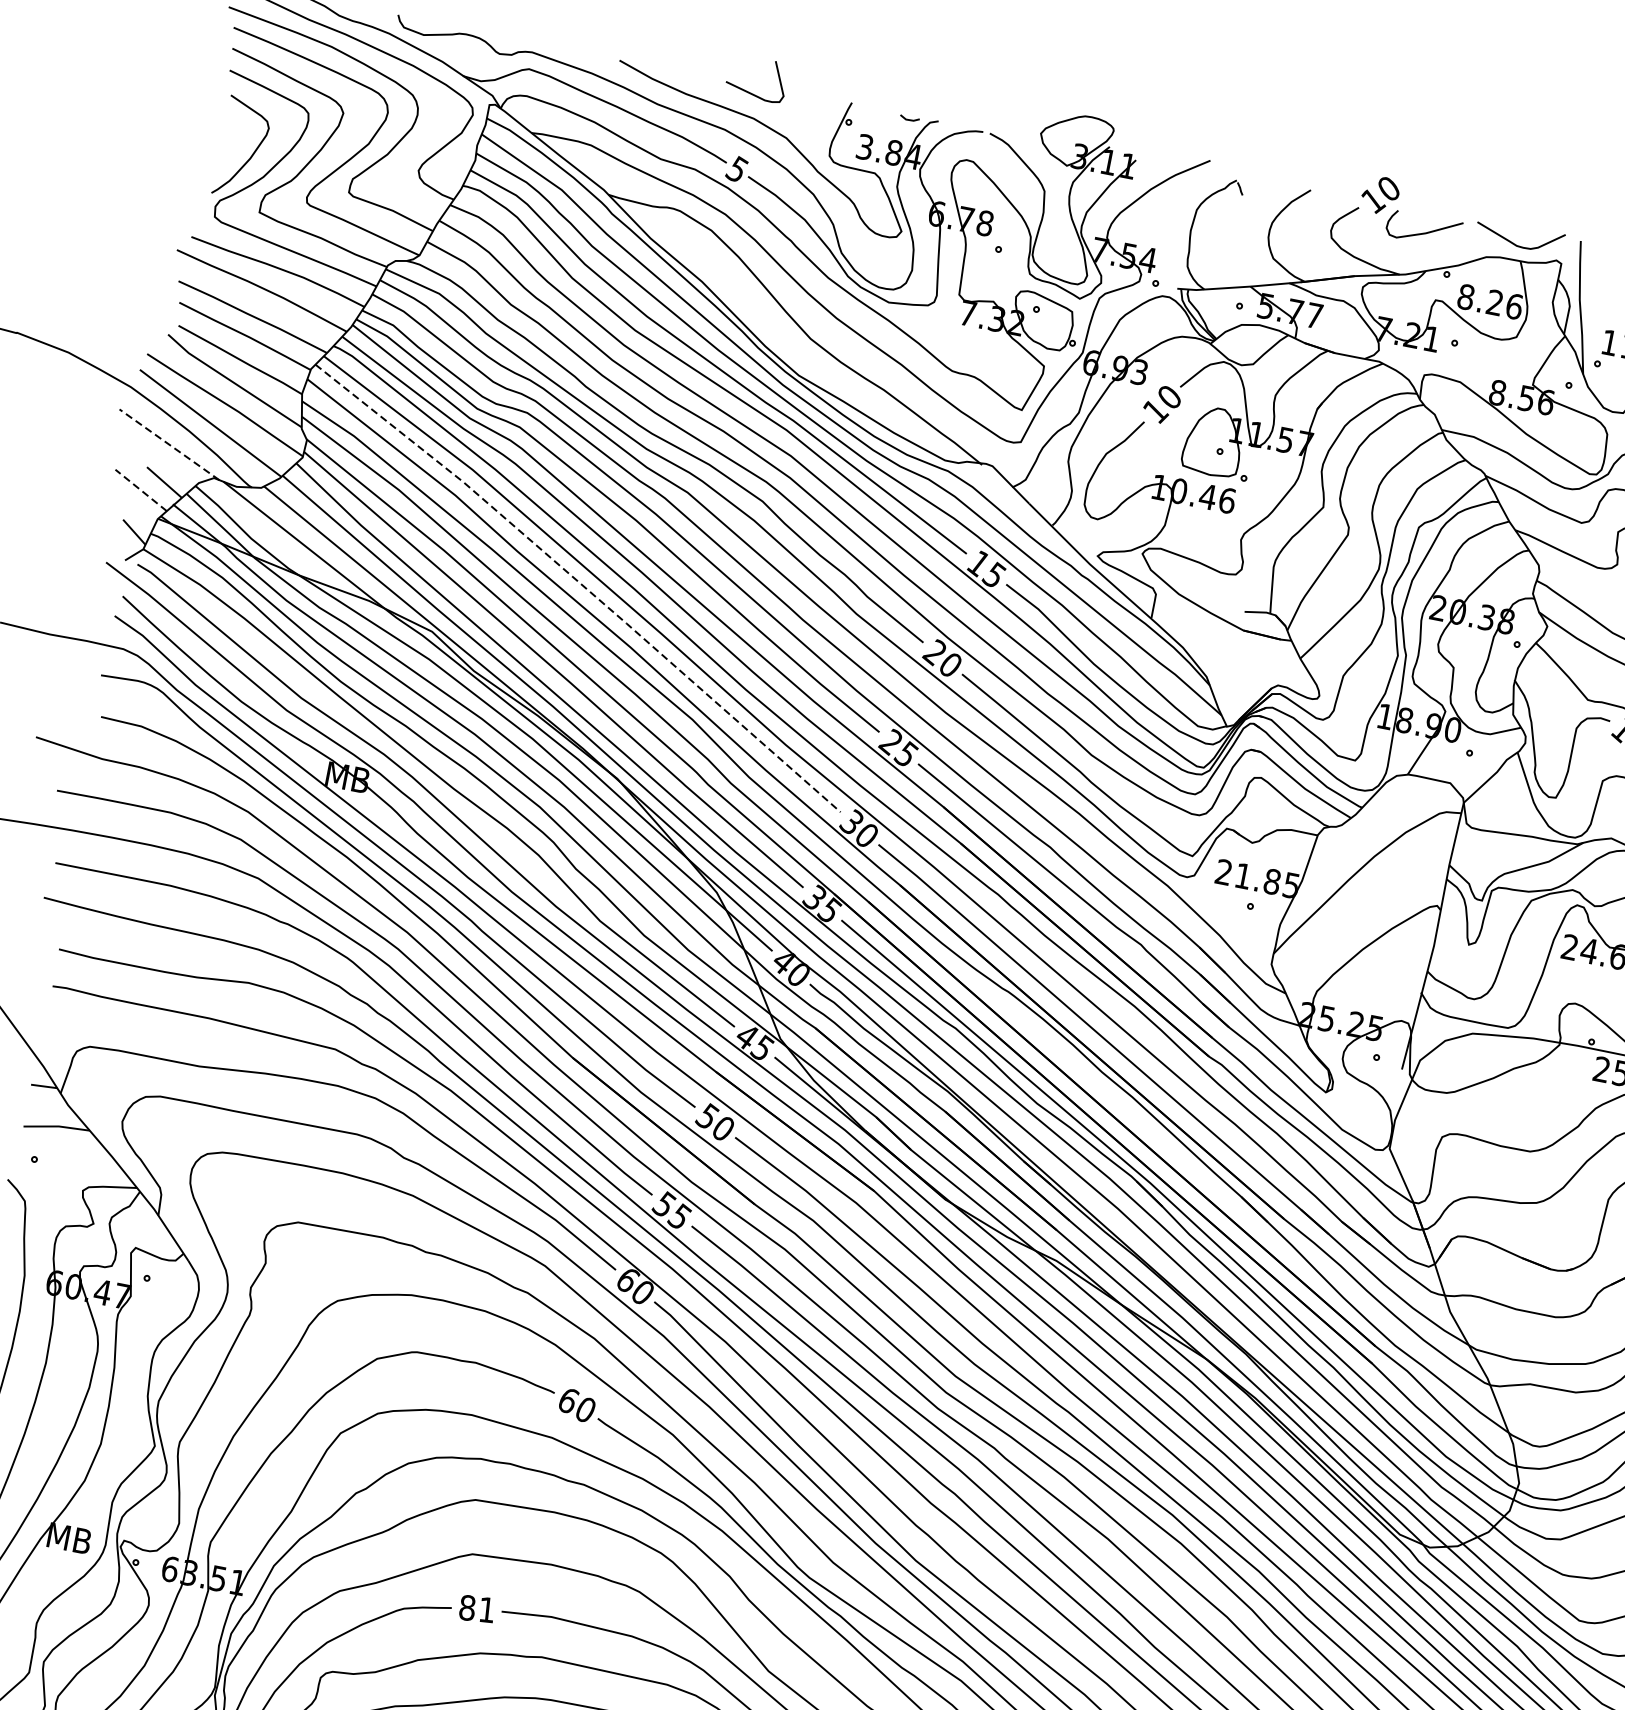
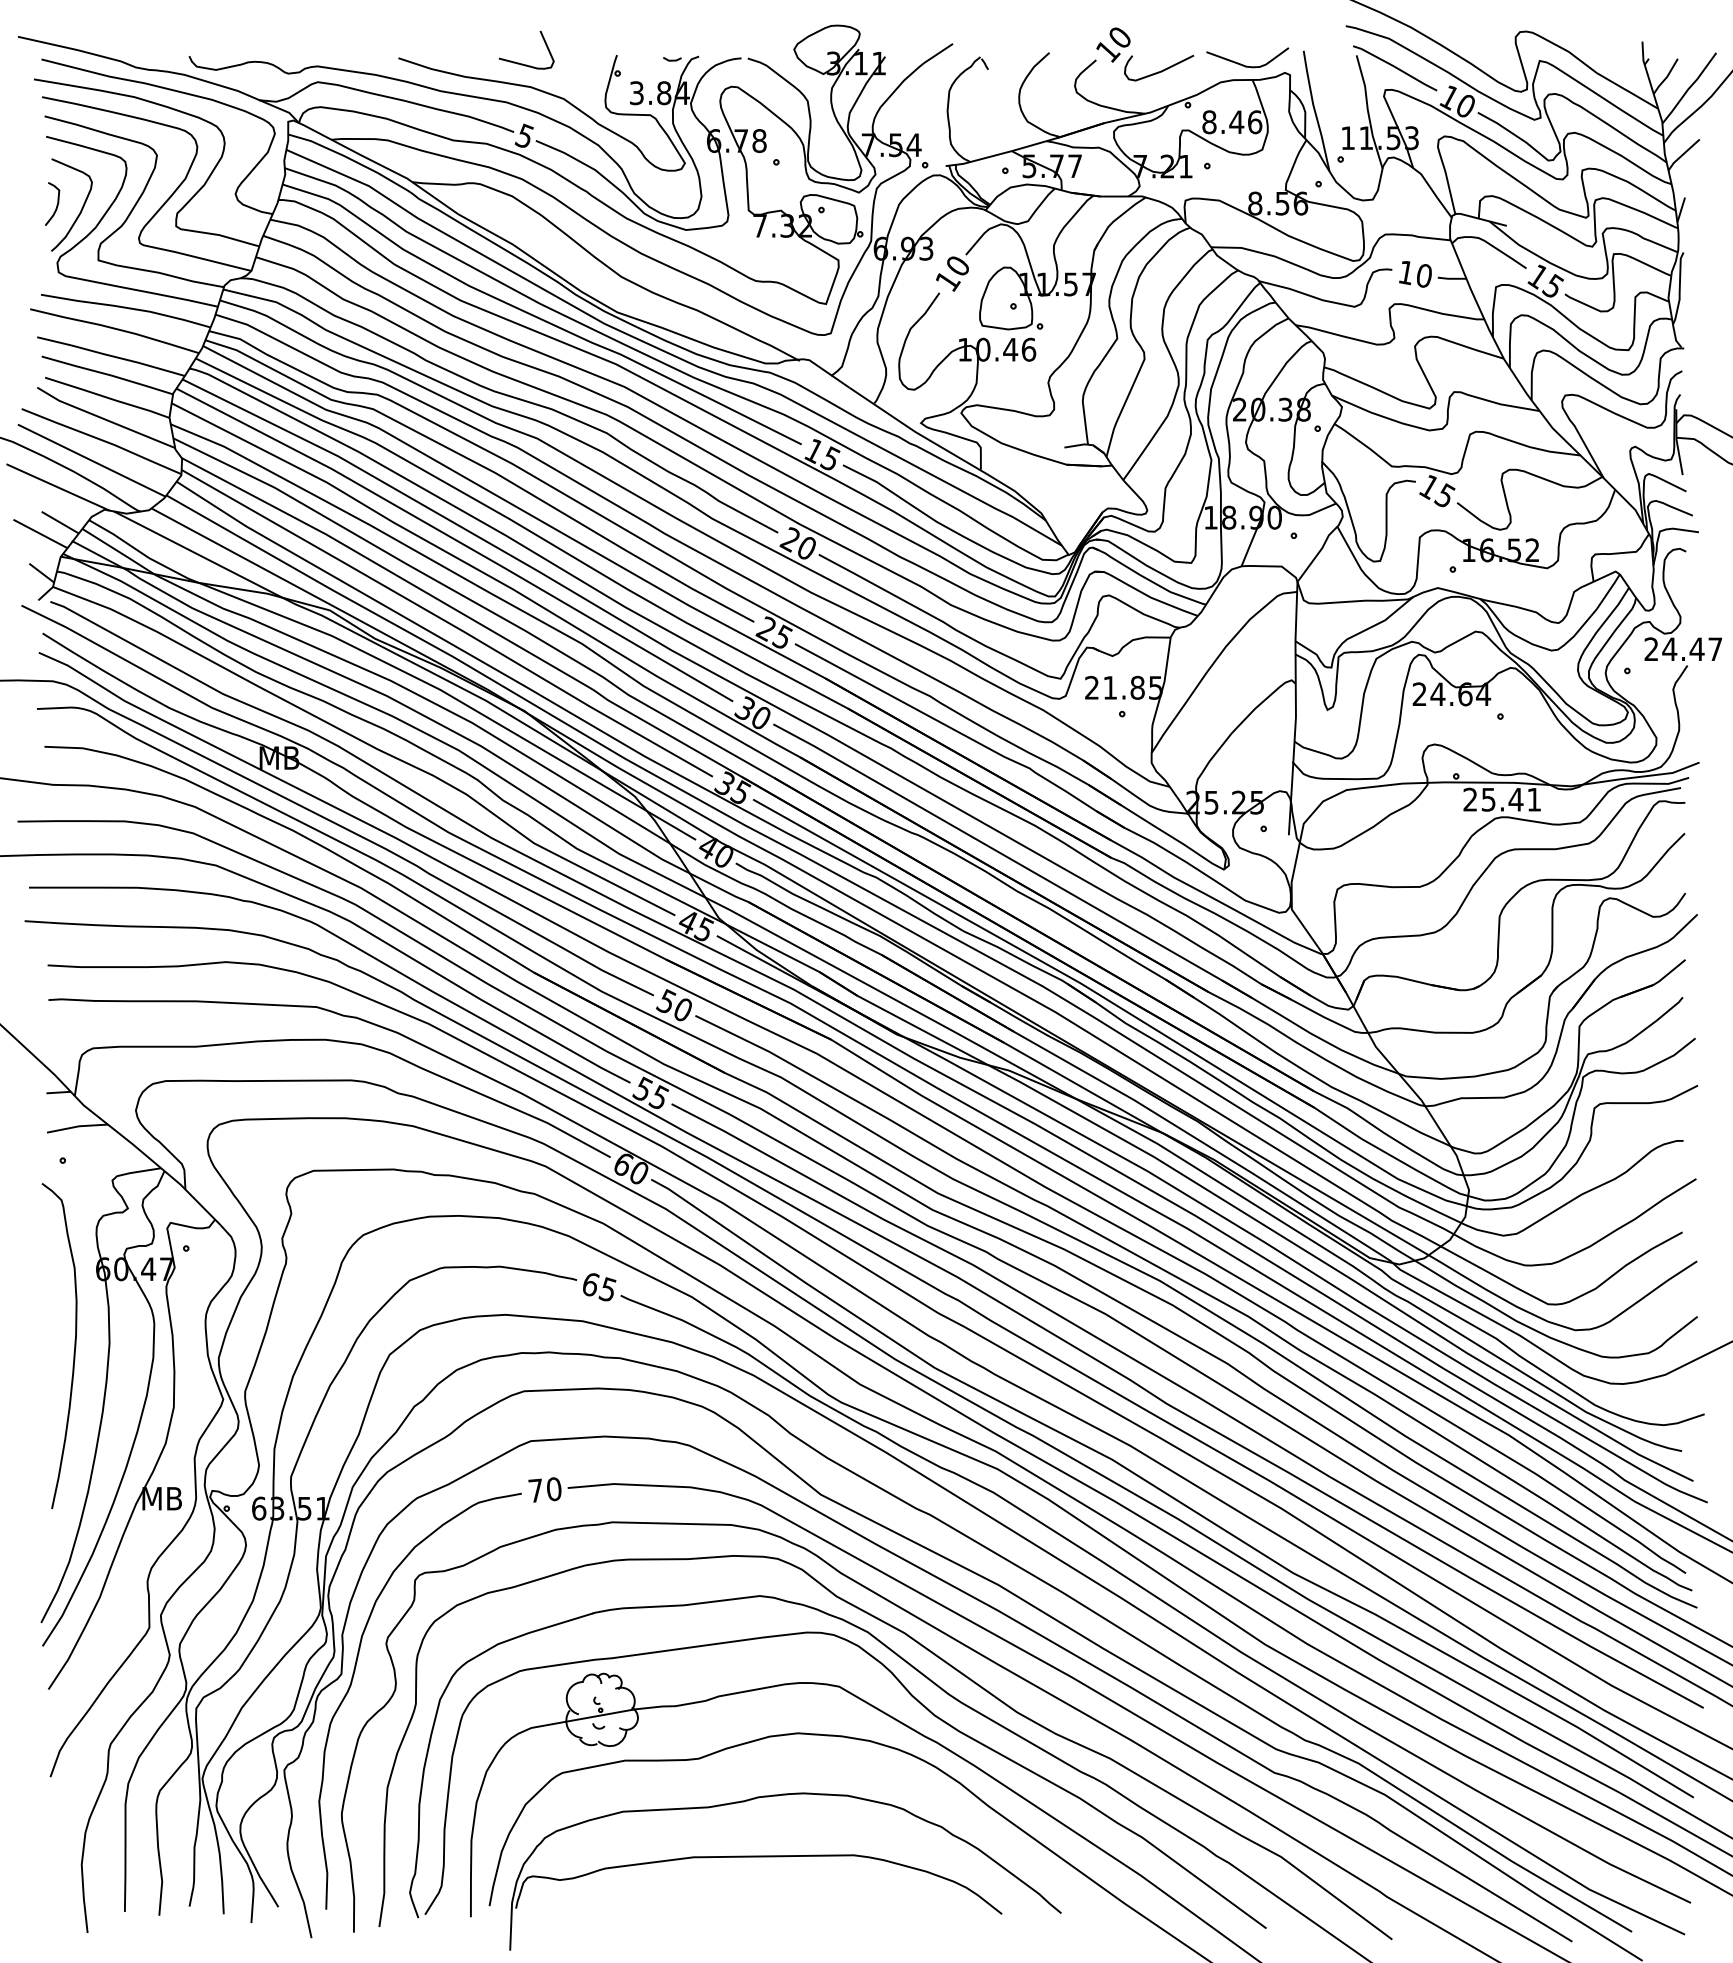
curve: (226, 144) -> (56, 204), added
text: (1494, 301) -> (1236, 121), 8.26 -> 8.46
line: (169, 444) -> (58, 487), dashed -> solid
line: (141, 489) -> (40, 533), dashed -> solid
line: (580, 583) -> (456, 540), dashed -> solid
text: (585, 1409) -> (607, 1289), 60 -> 65
text: (476, 1608) -> (544, 1489), 81 -> 70

